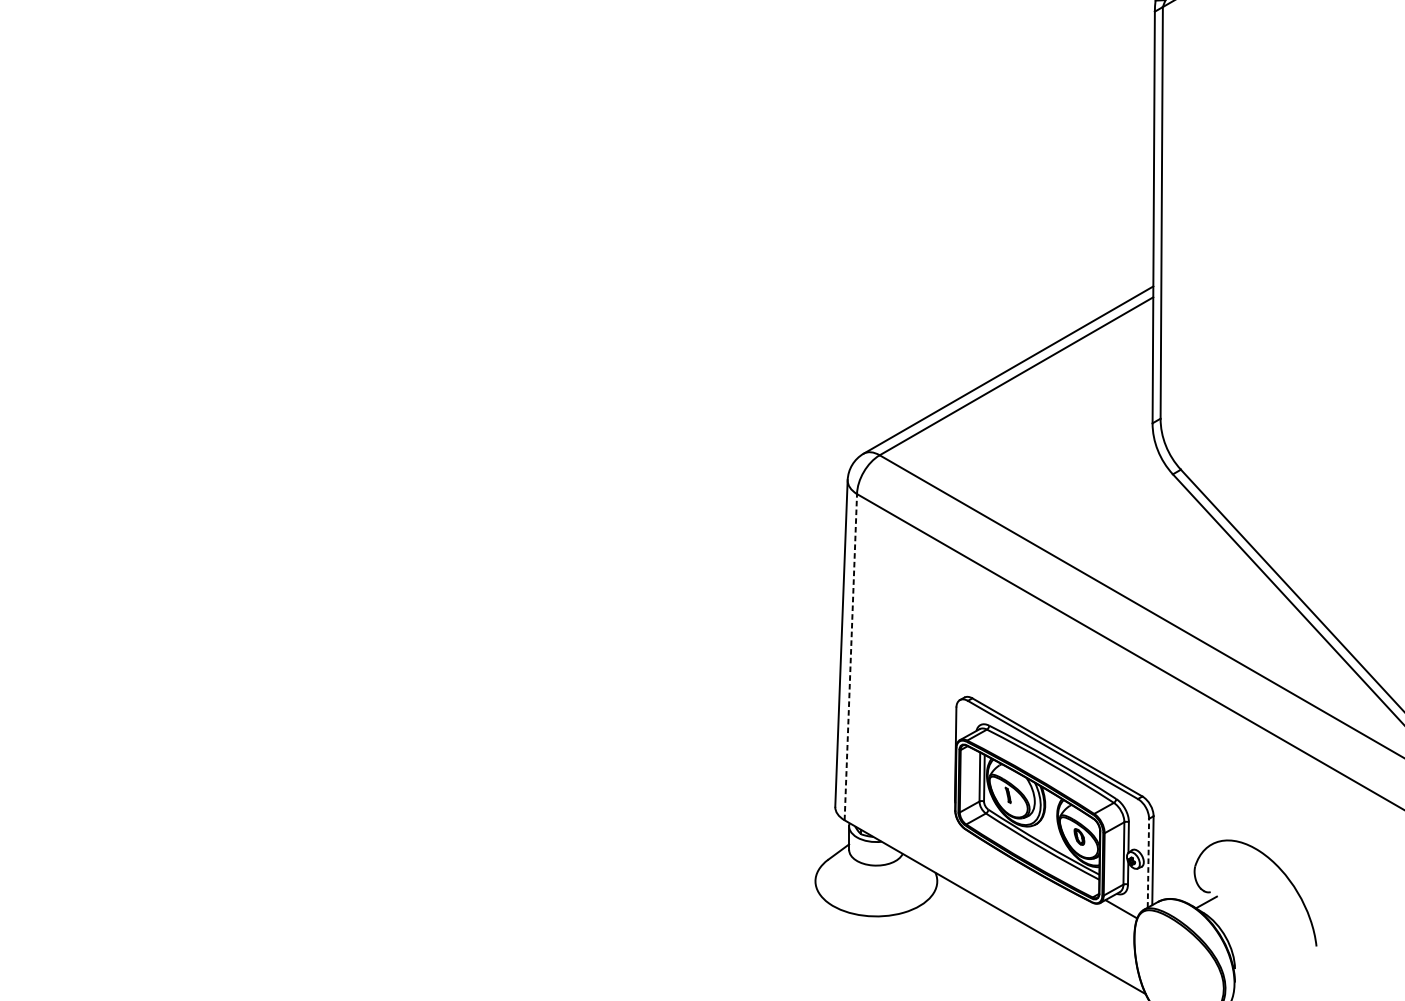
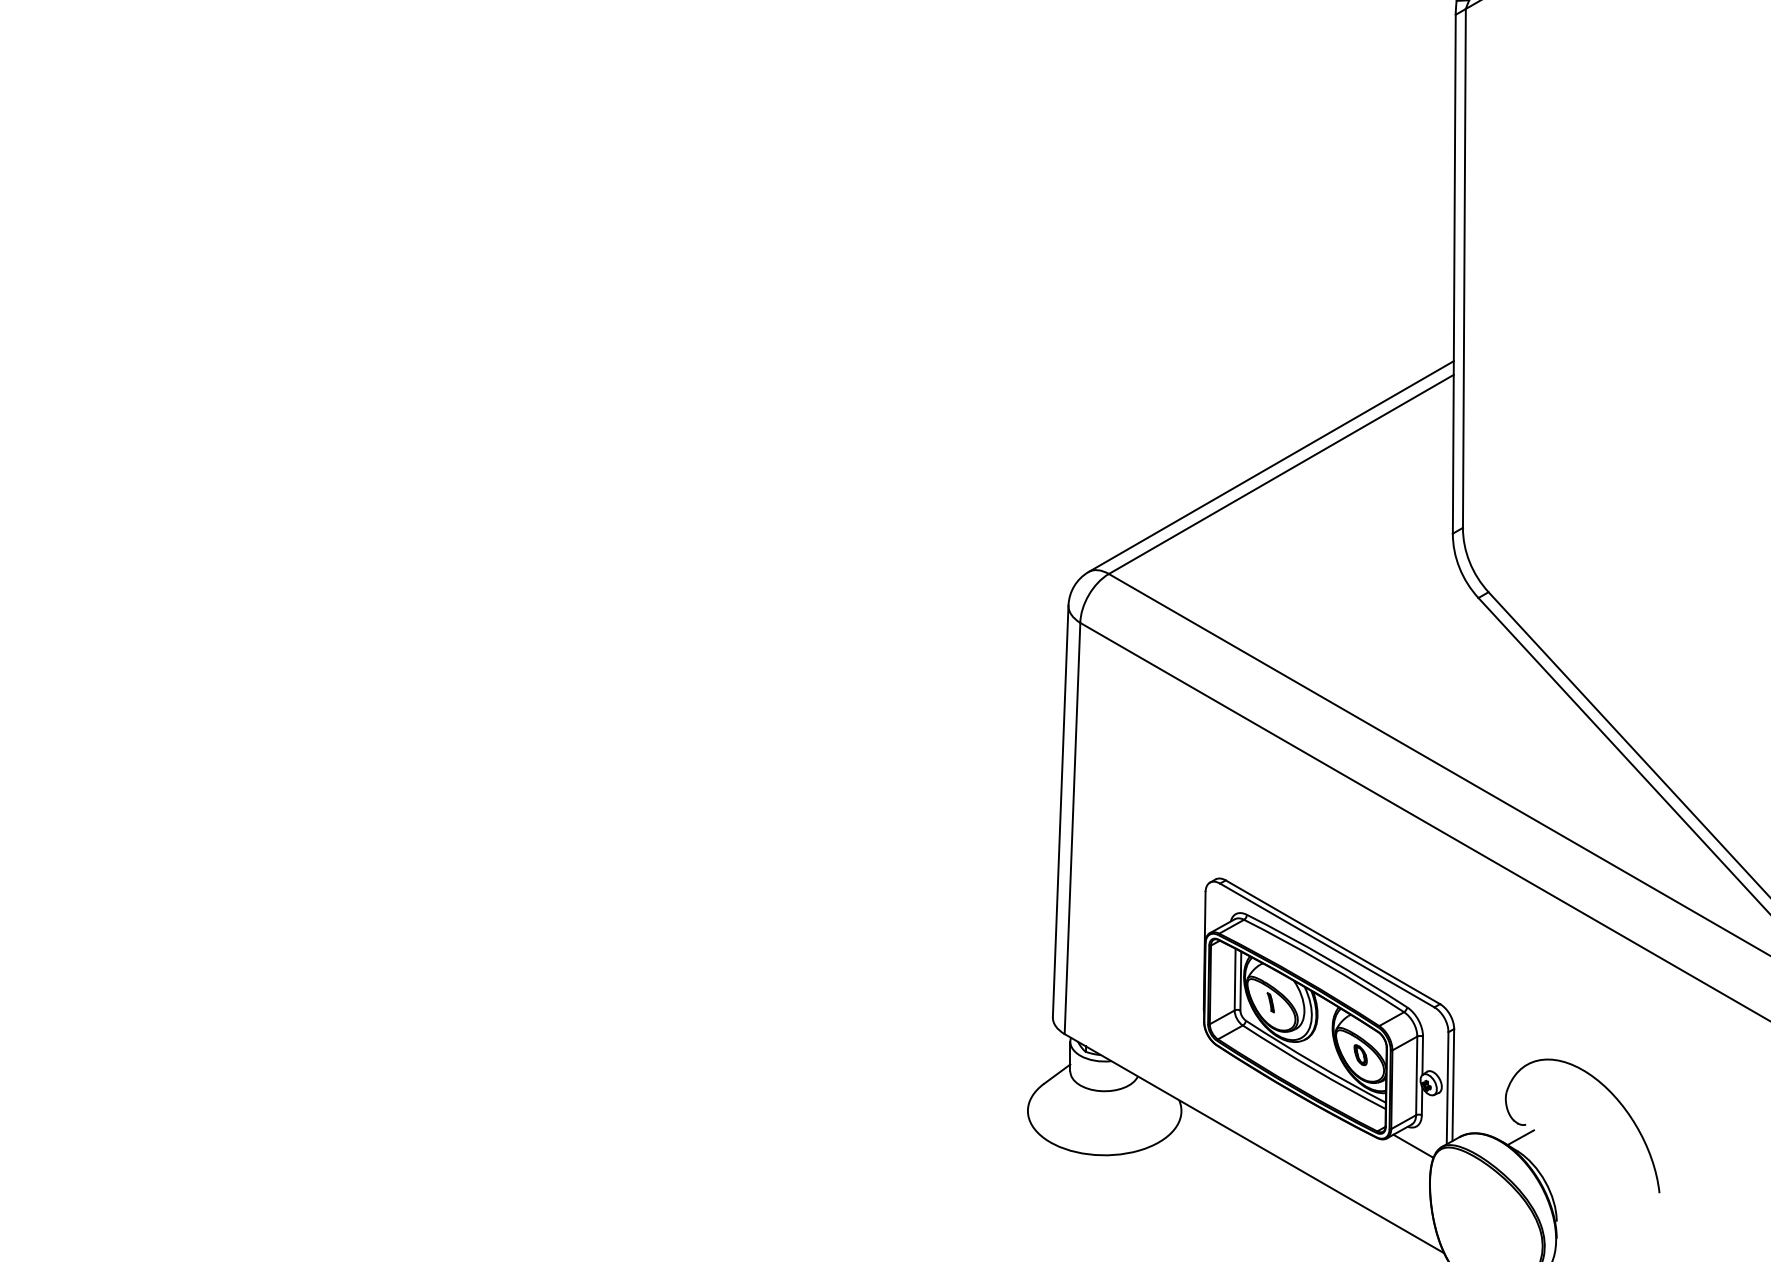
line: (850, 657) -> (1072, 828), dashed -> solid
line: (1148, 862) -> (1447, 1087), dashed -> solid

